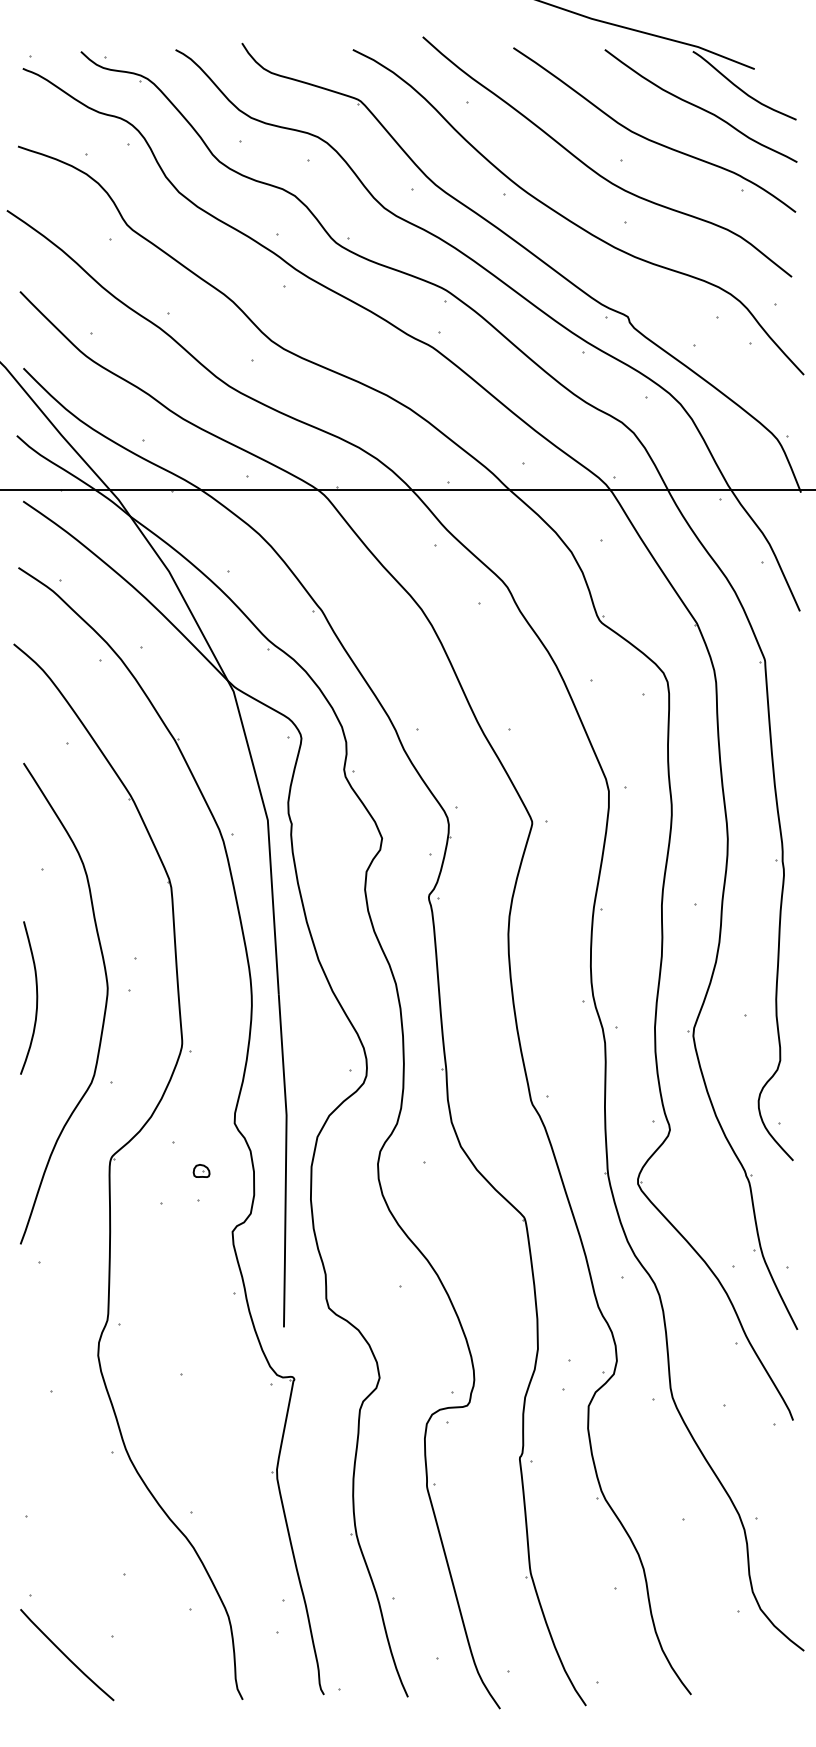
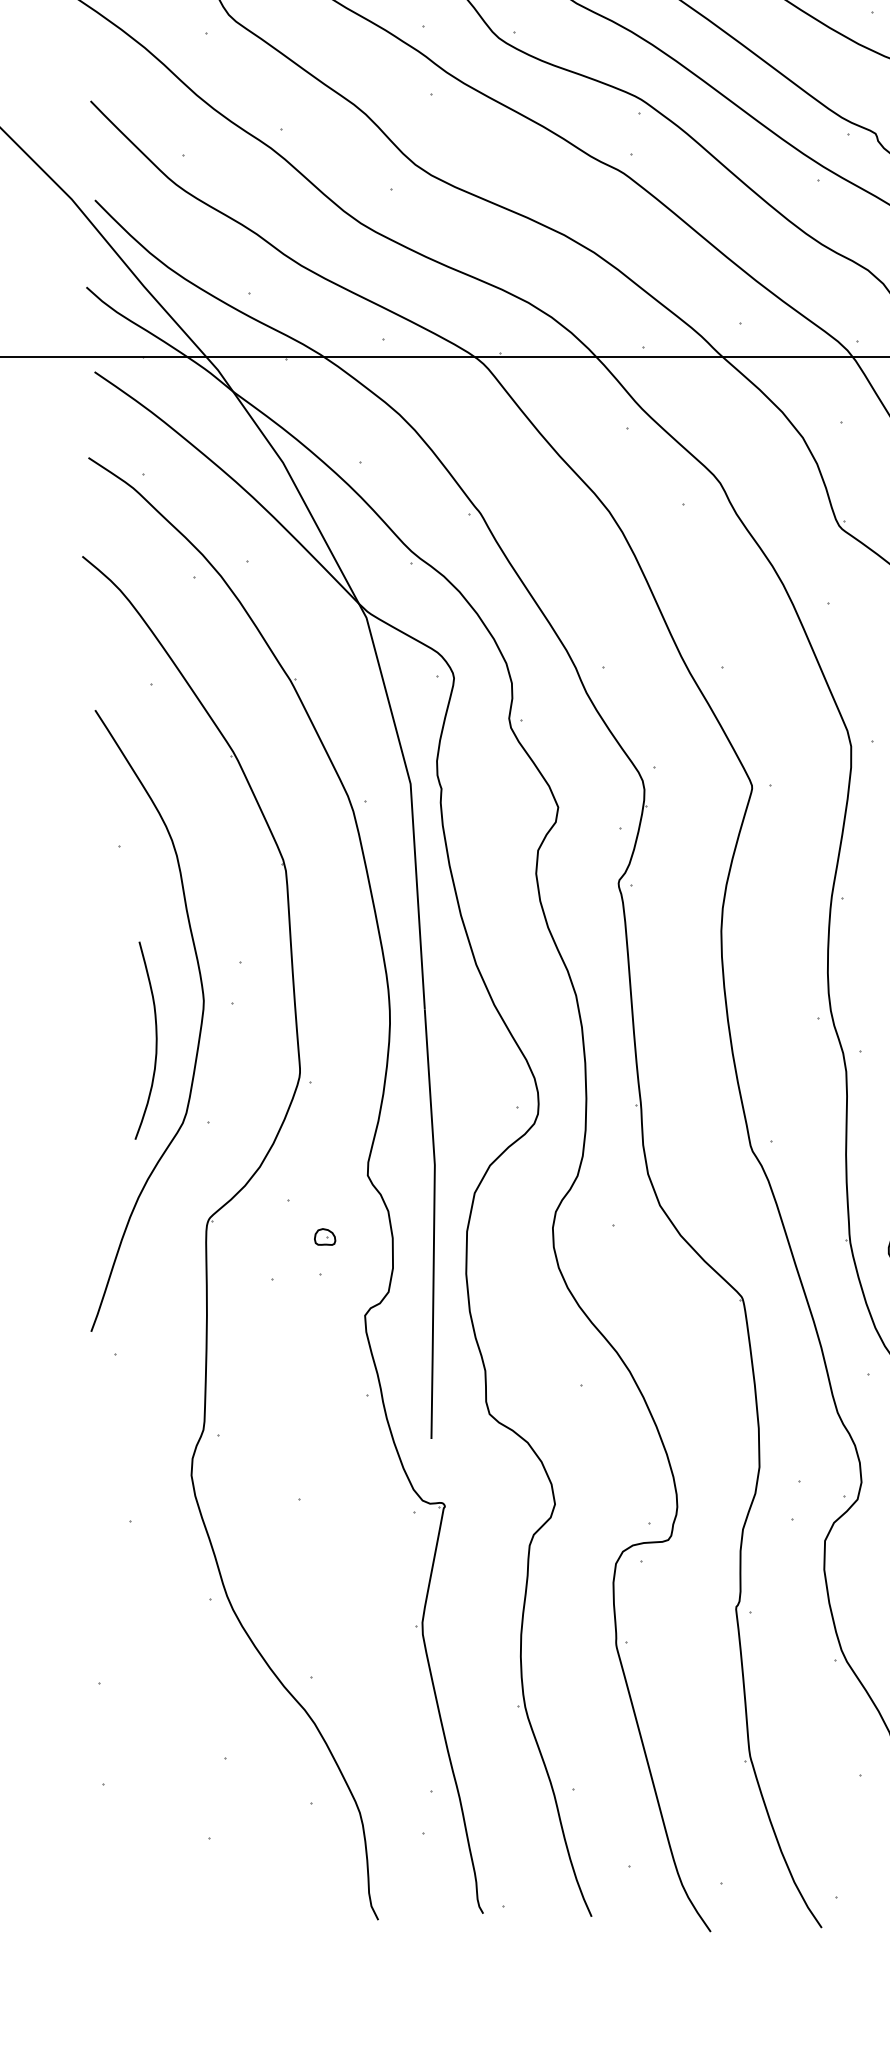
curve: (36, 997) -> (155, 1040), moved
curve: (66, 1655) -> (150, 1862), removed

